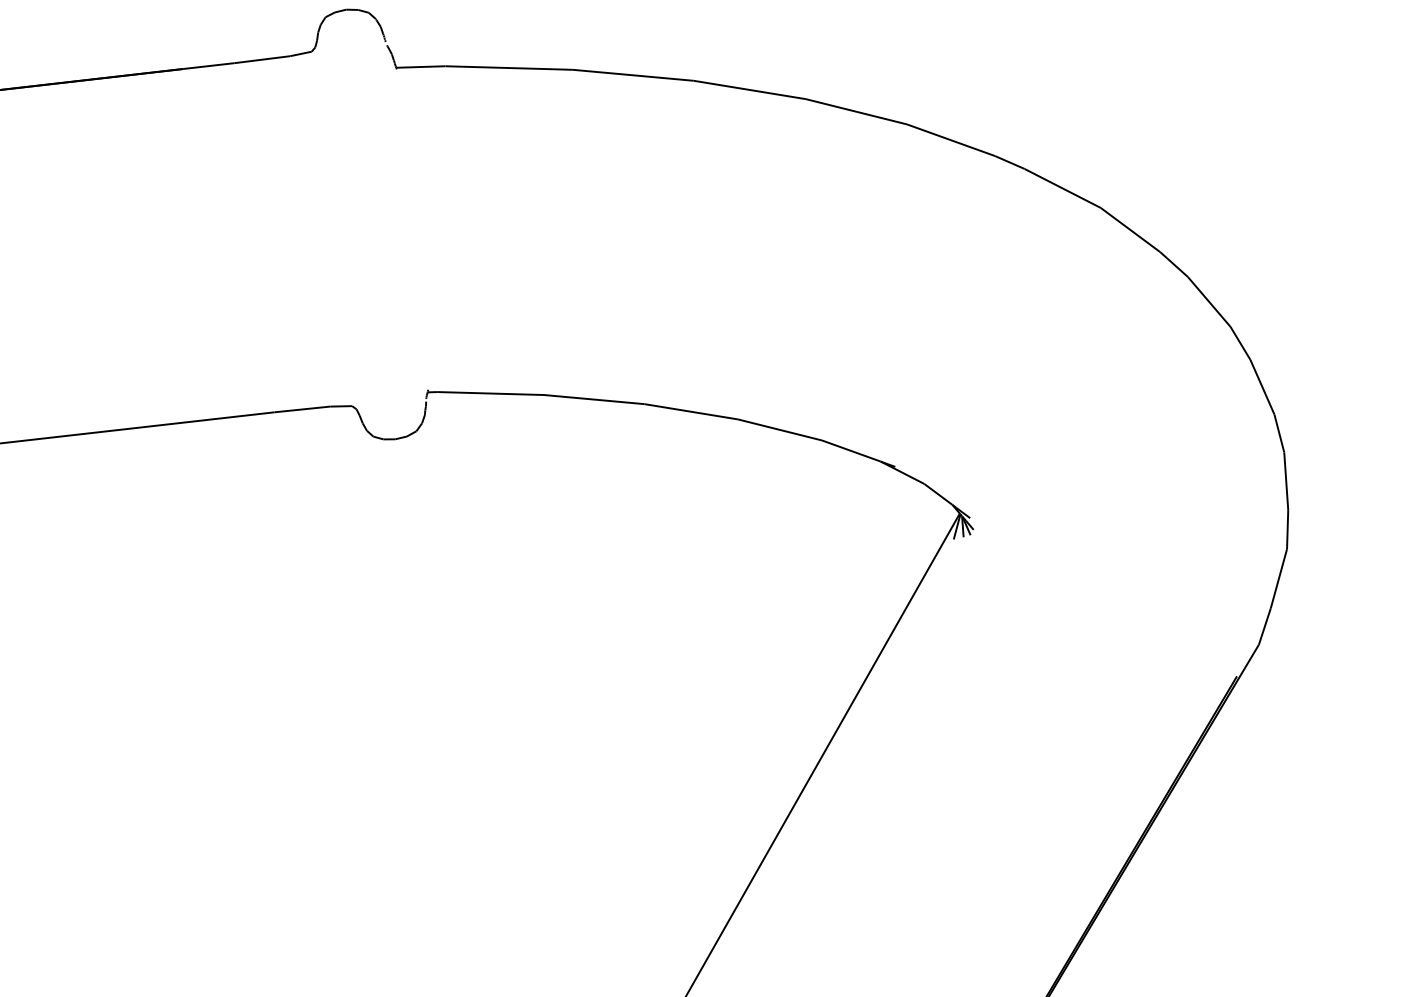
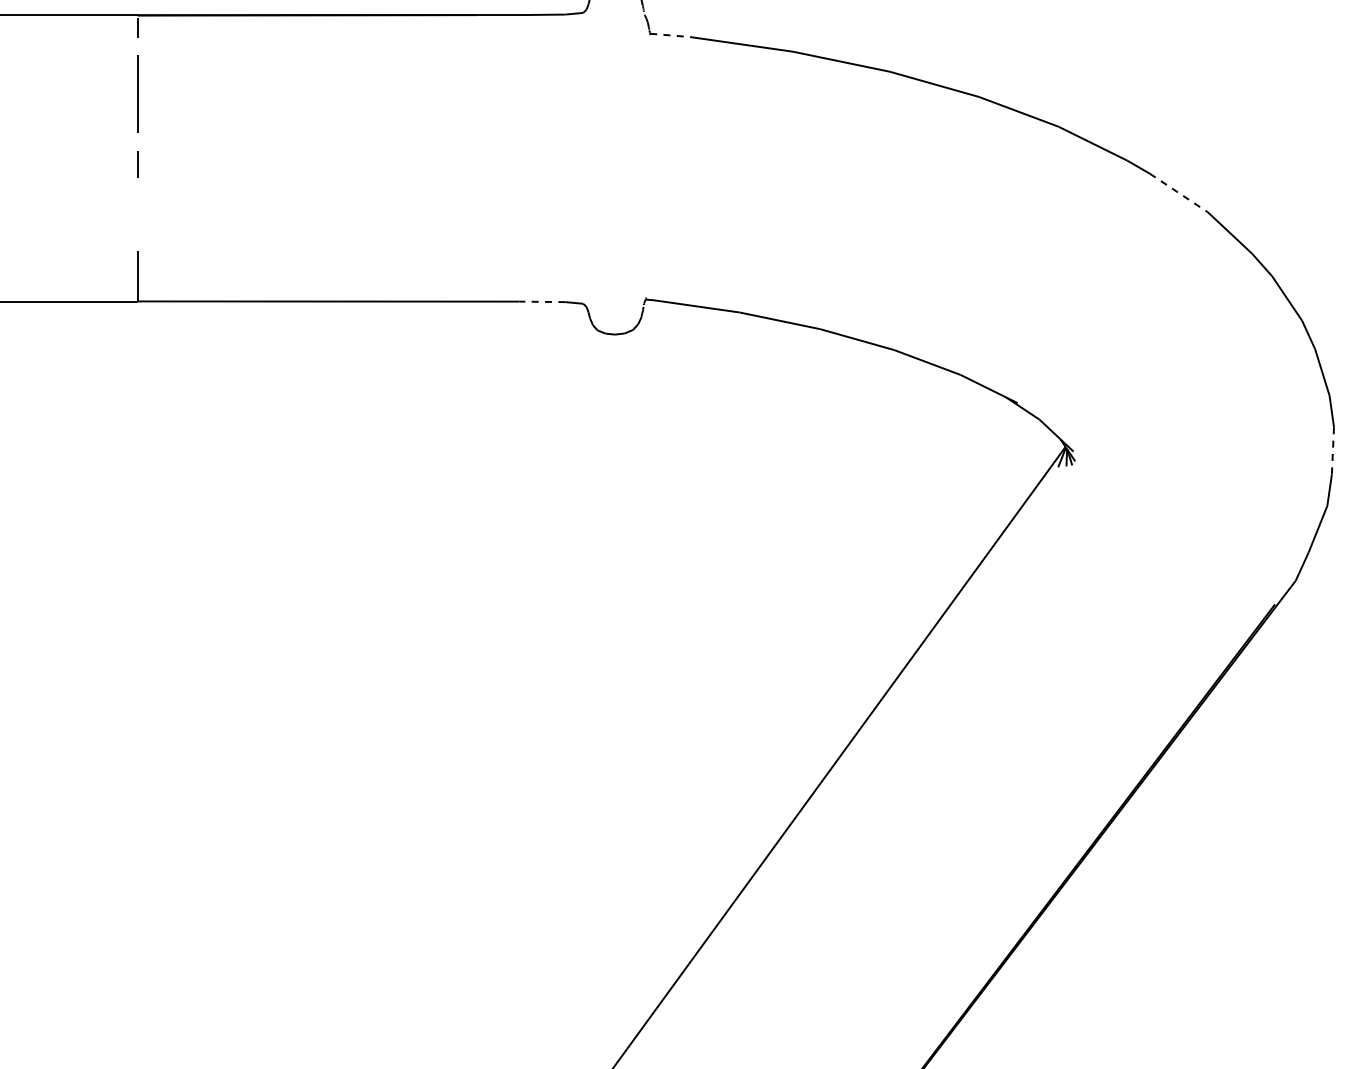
line: (421, 67) -> (670, 35), solid -> dashed
line: (1062, 189) -> (1178, 193), solid -> dashed
line: (302, 409) -> (542, 301), solid -> dashed
line: (1285, 480) -> (1332, 450), solid -> dashed

